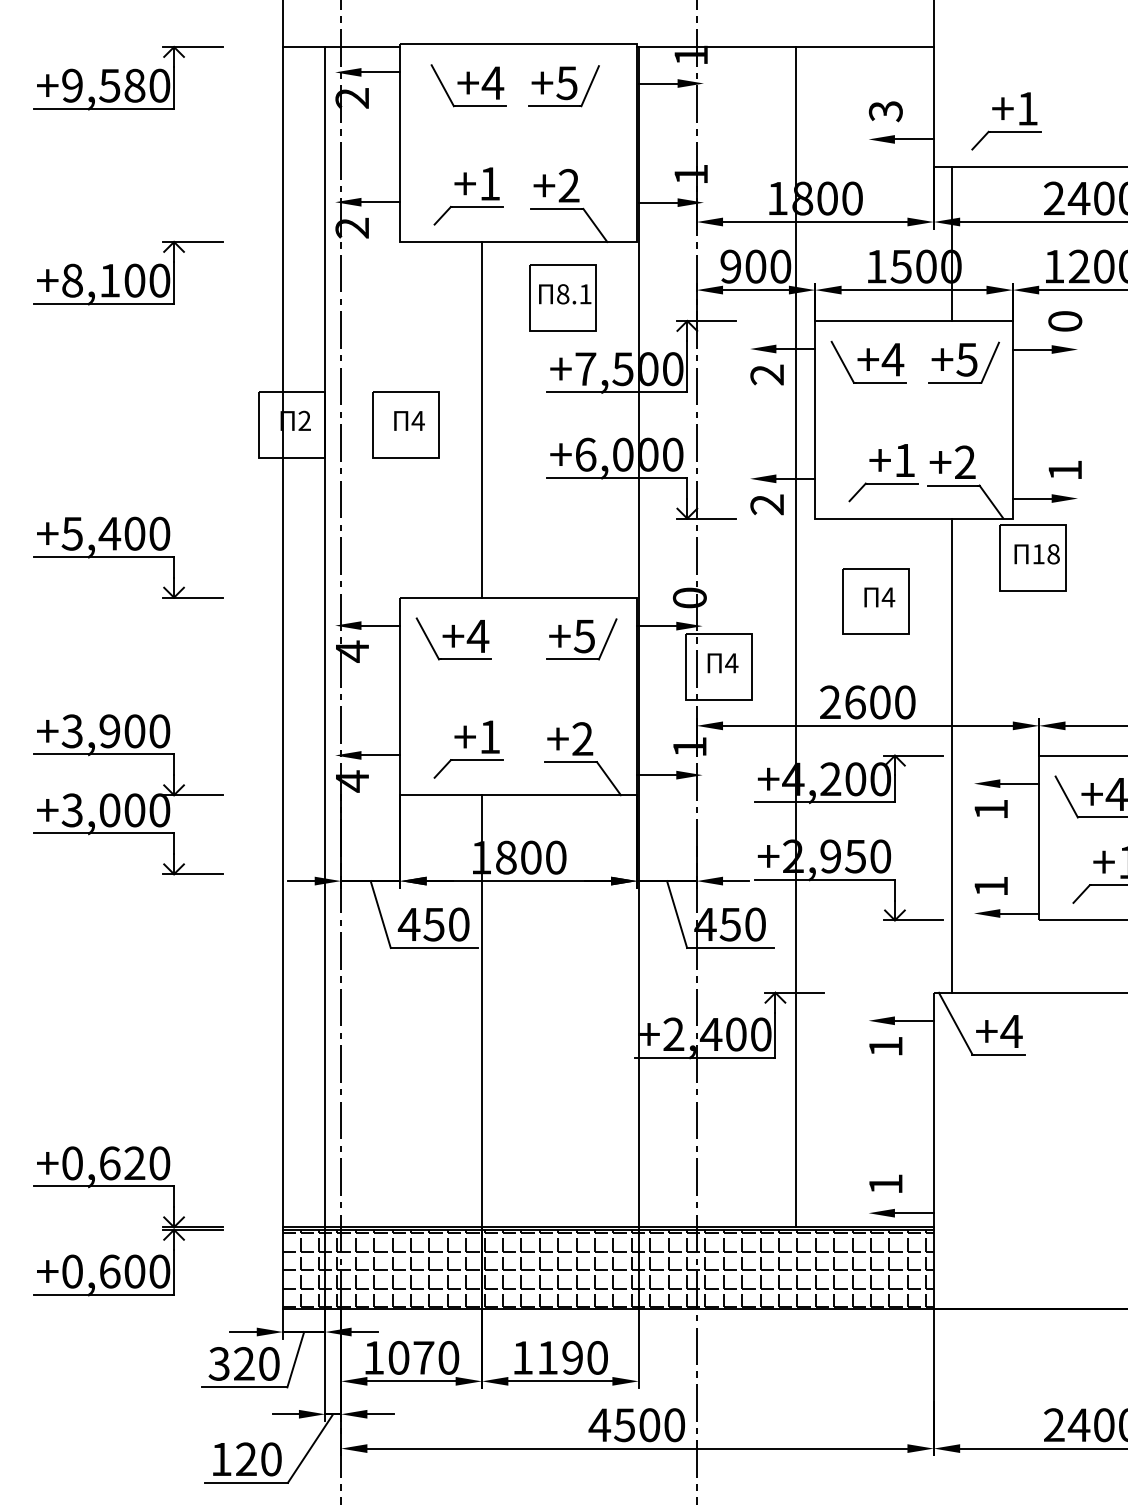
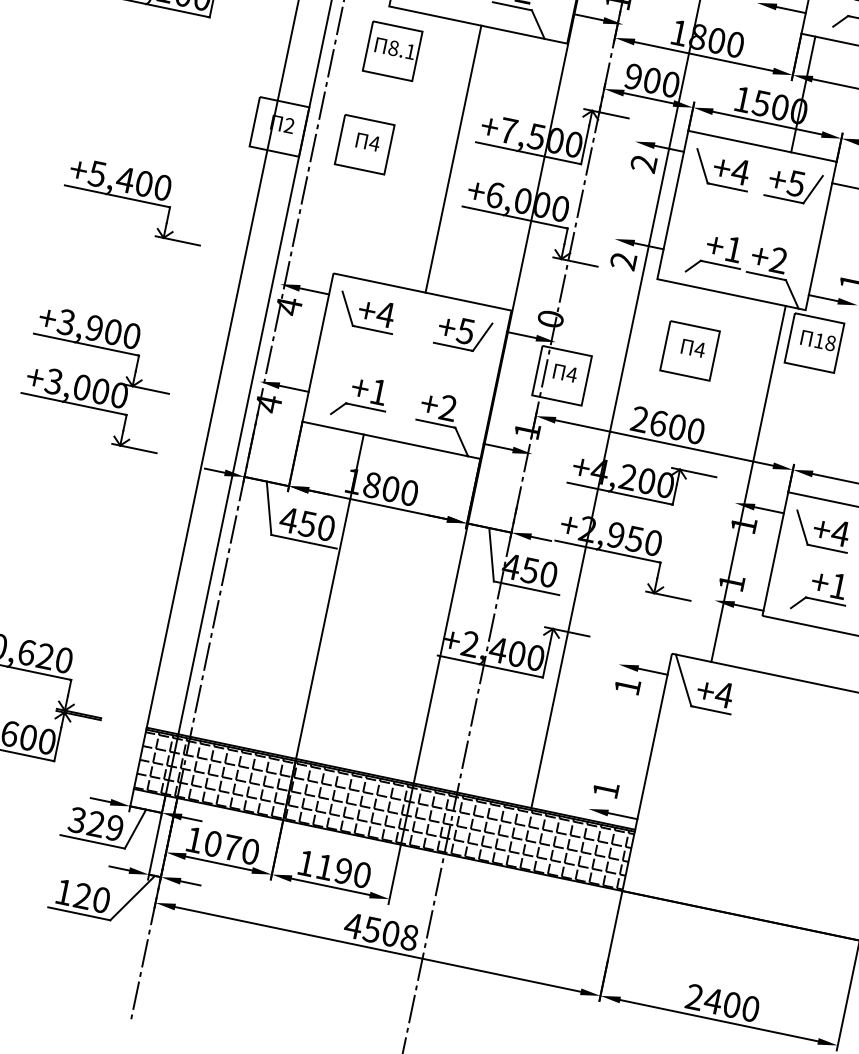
part: (562, 297) -> (392, 50), moved
line: (482, 419) -> (453, 159), moved
line: (952, 755) -> (748, 483), moved
text: (269, 1363) -> (115, 827), 320 -> 329
text: (674, 1424) -> (409, 937), 4500 -> 4508

